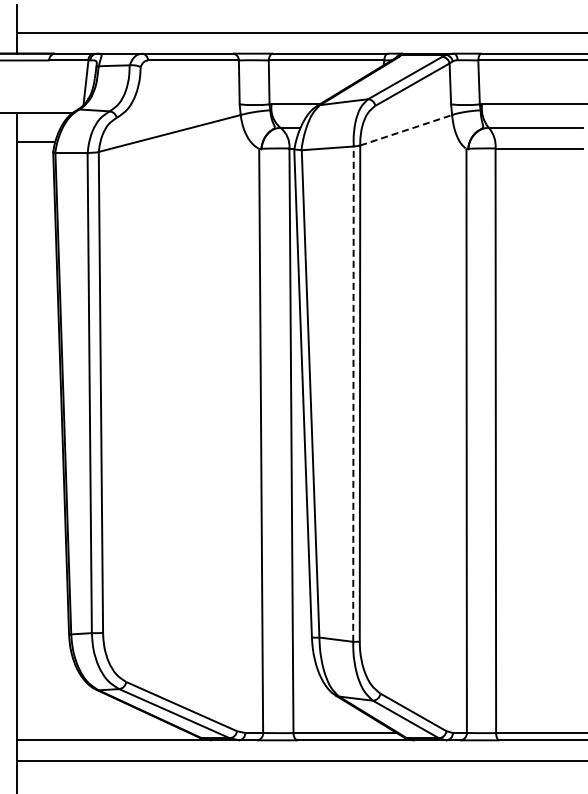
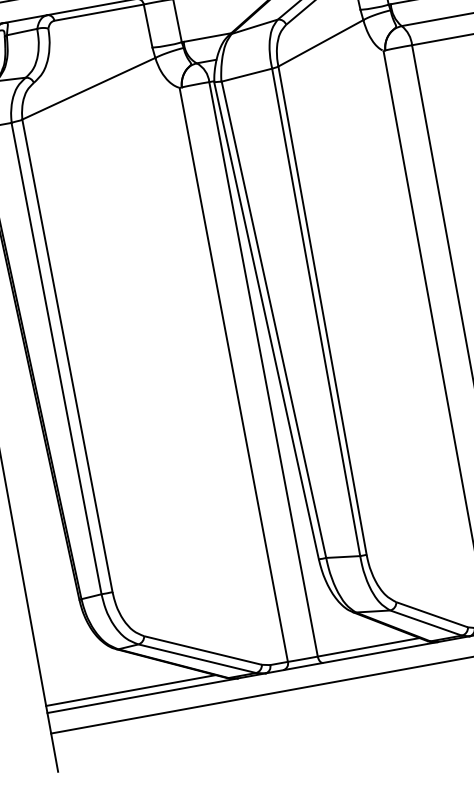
line: (406, 130) -> (321, 43), dashed -> solid
line: (353, 394) -> (316, 312), dashed -> solid
line: (103, 733) -> (130, 690), added

